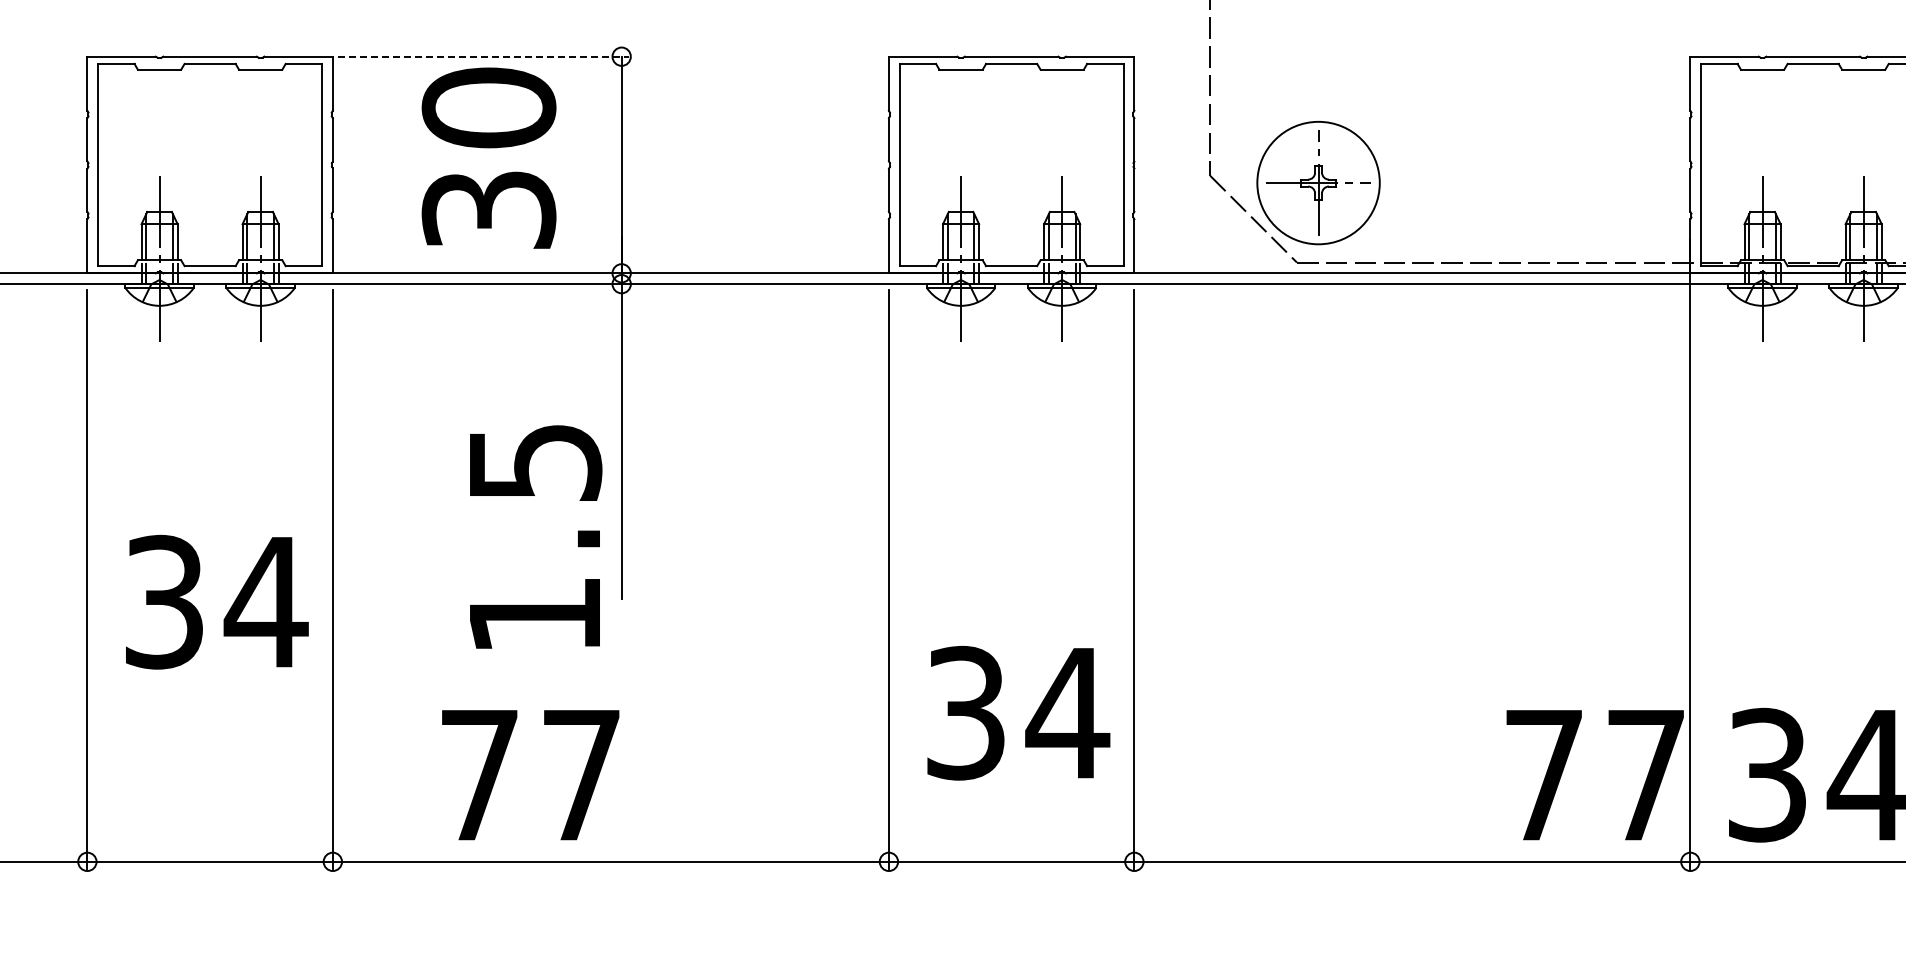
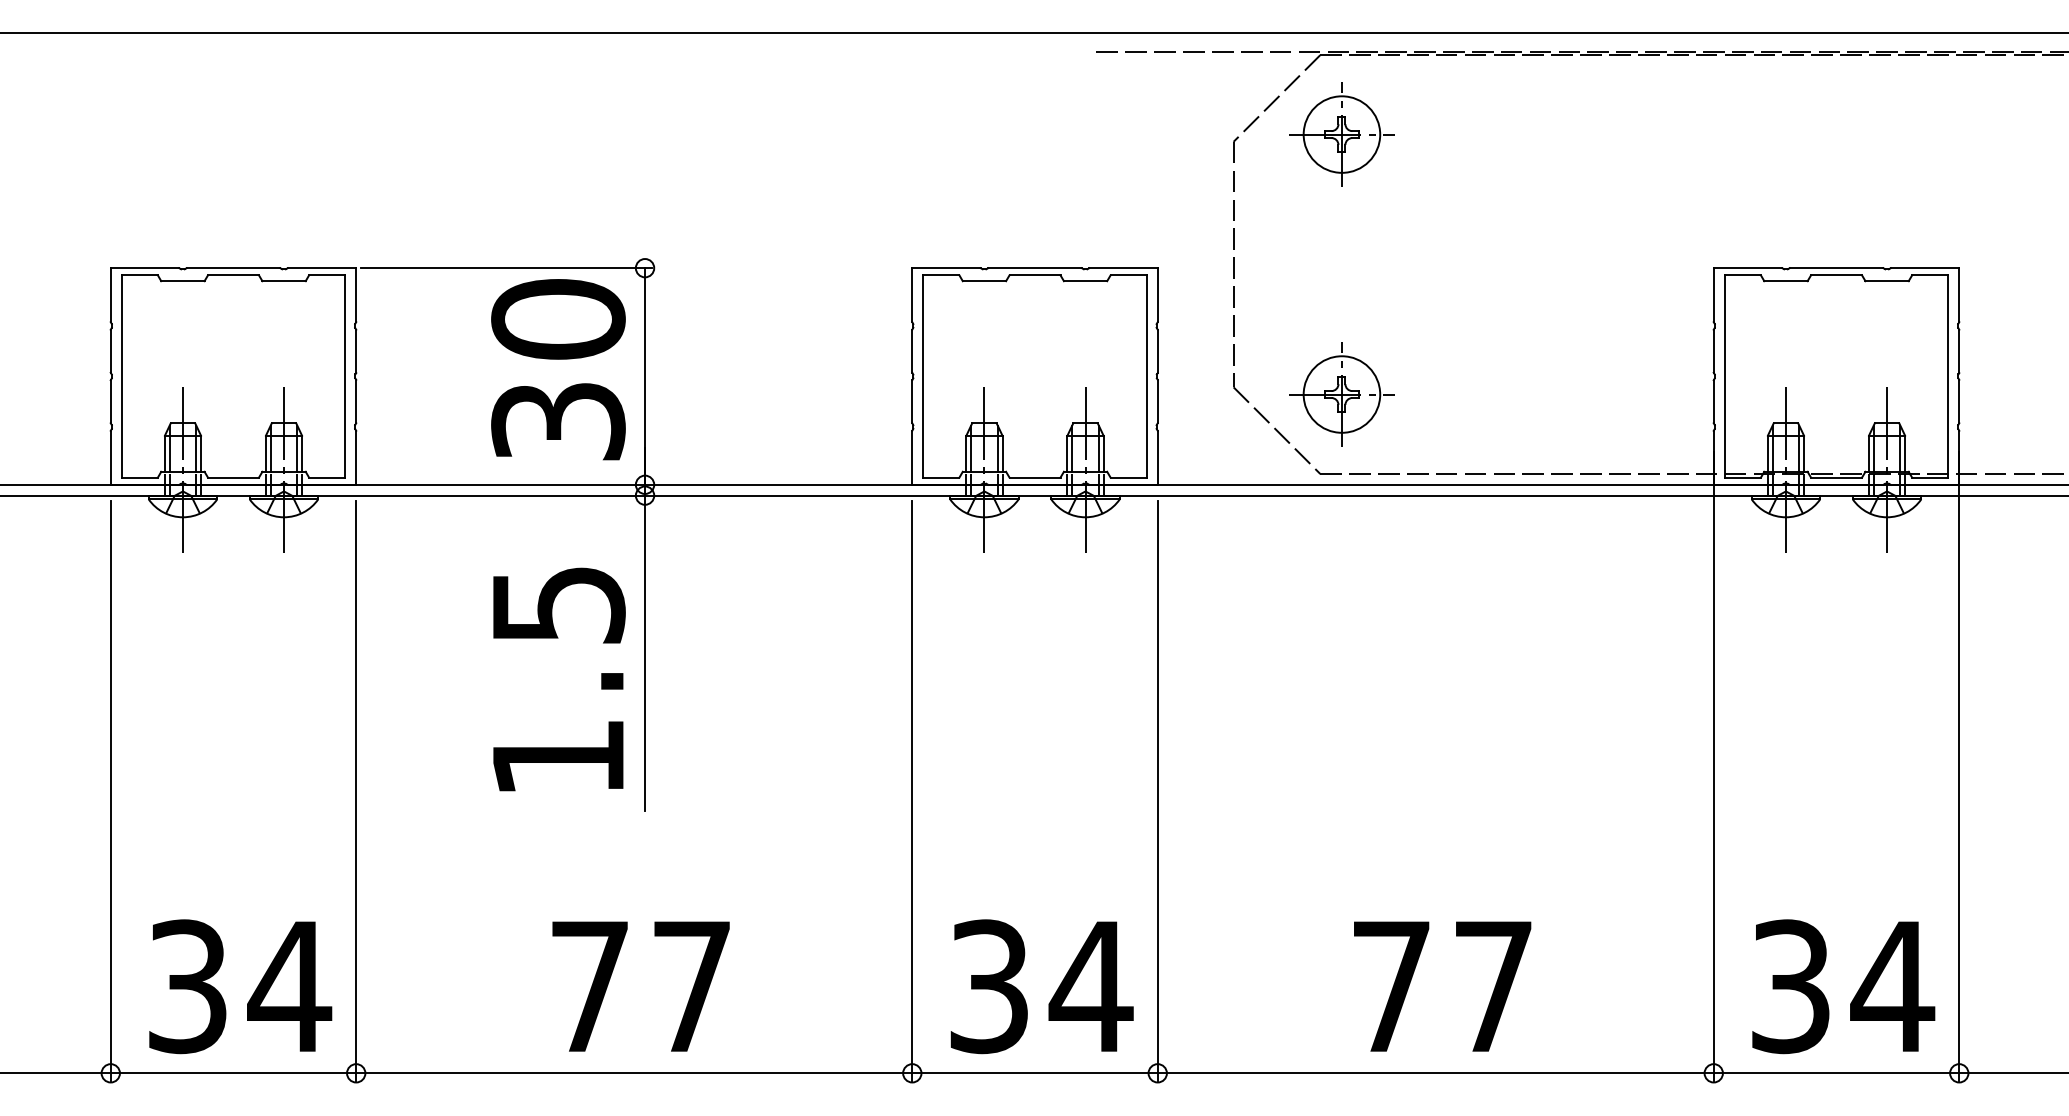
line: (483, 57) -> (506, 268), dashed -> solid
text: (489, 158) -> (558, 369), moved
circle: (1318, 183) -> (1341, 394), size x0.62
text: (536, 537) -> (559, 679), moved
text: (217, 602) -> (240, 986), moved
text: (1018, 713) -> (1041, 986), moved
text: (530, 775) -> (640, 986), moved
text: (1595, 775) -> (1442, 986), moved

